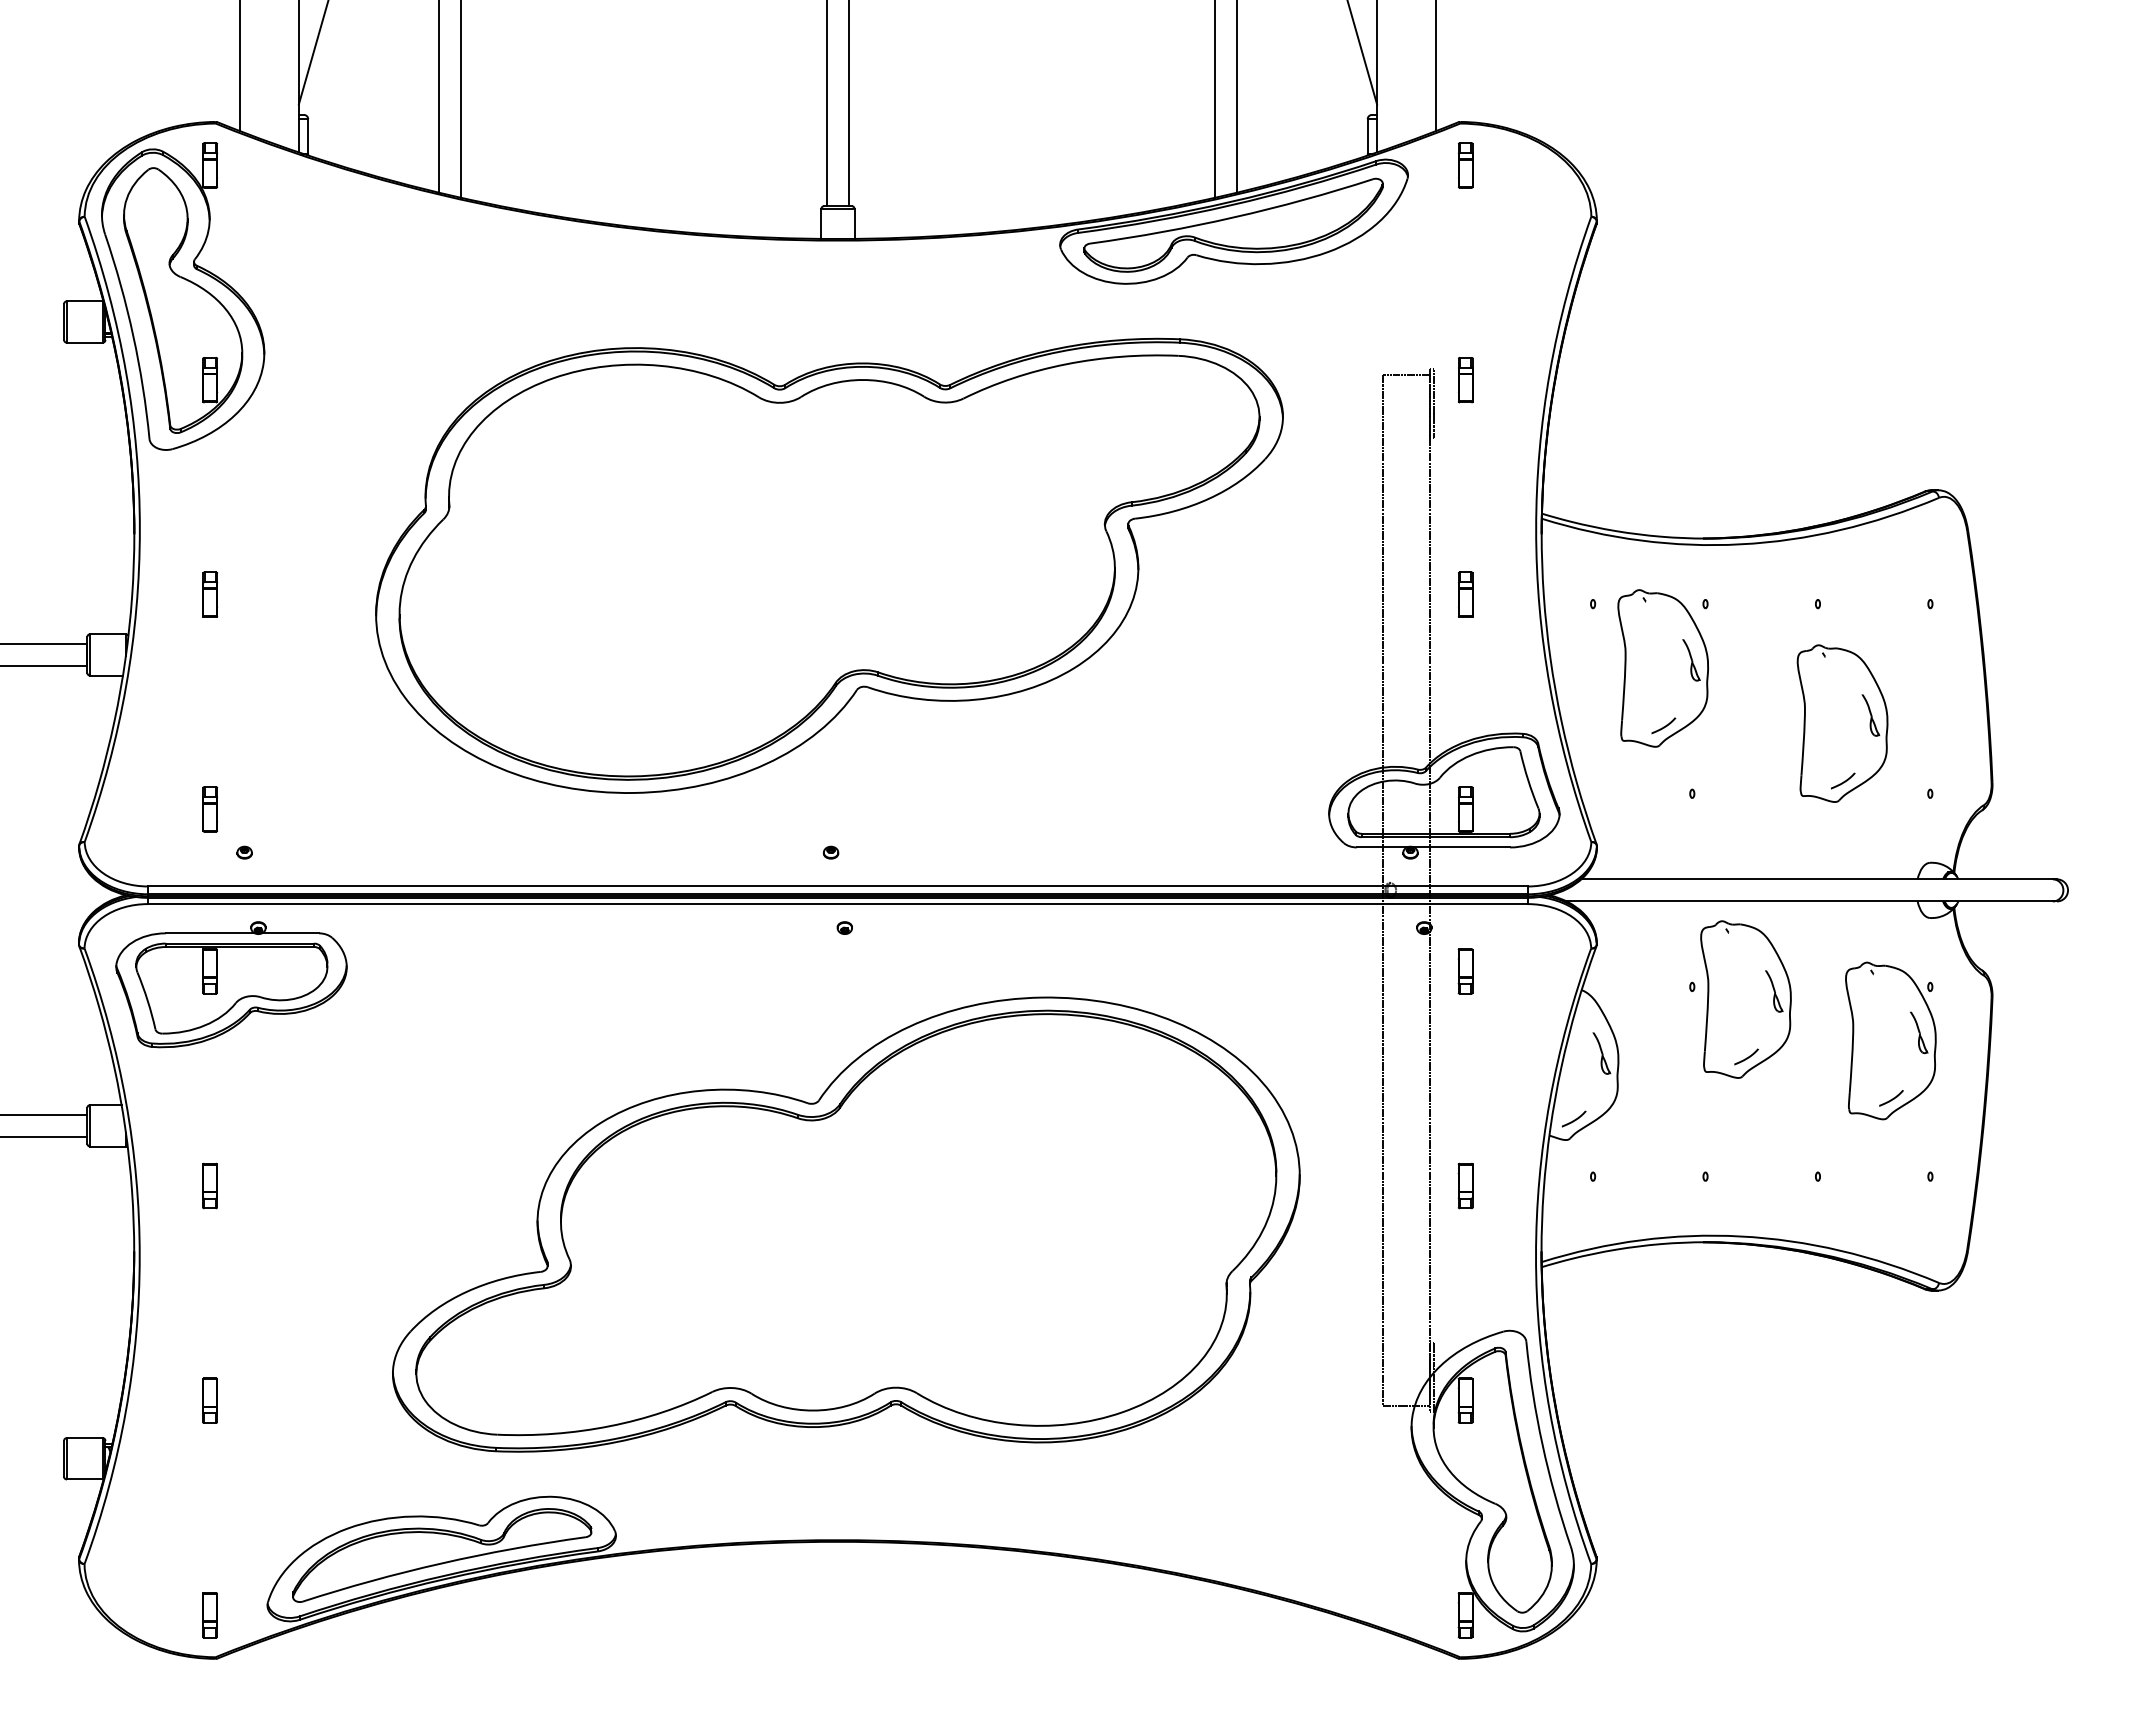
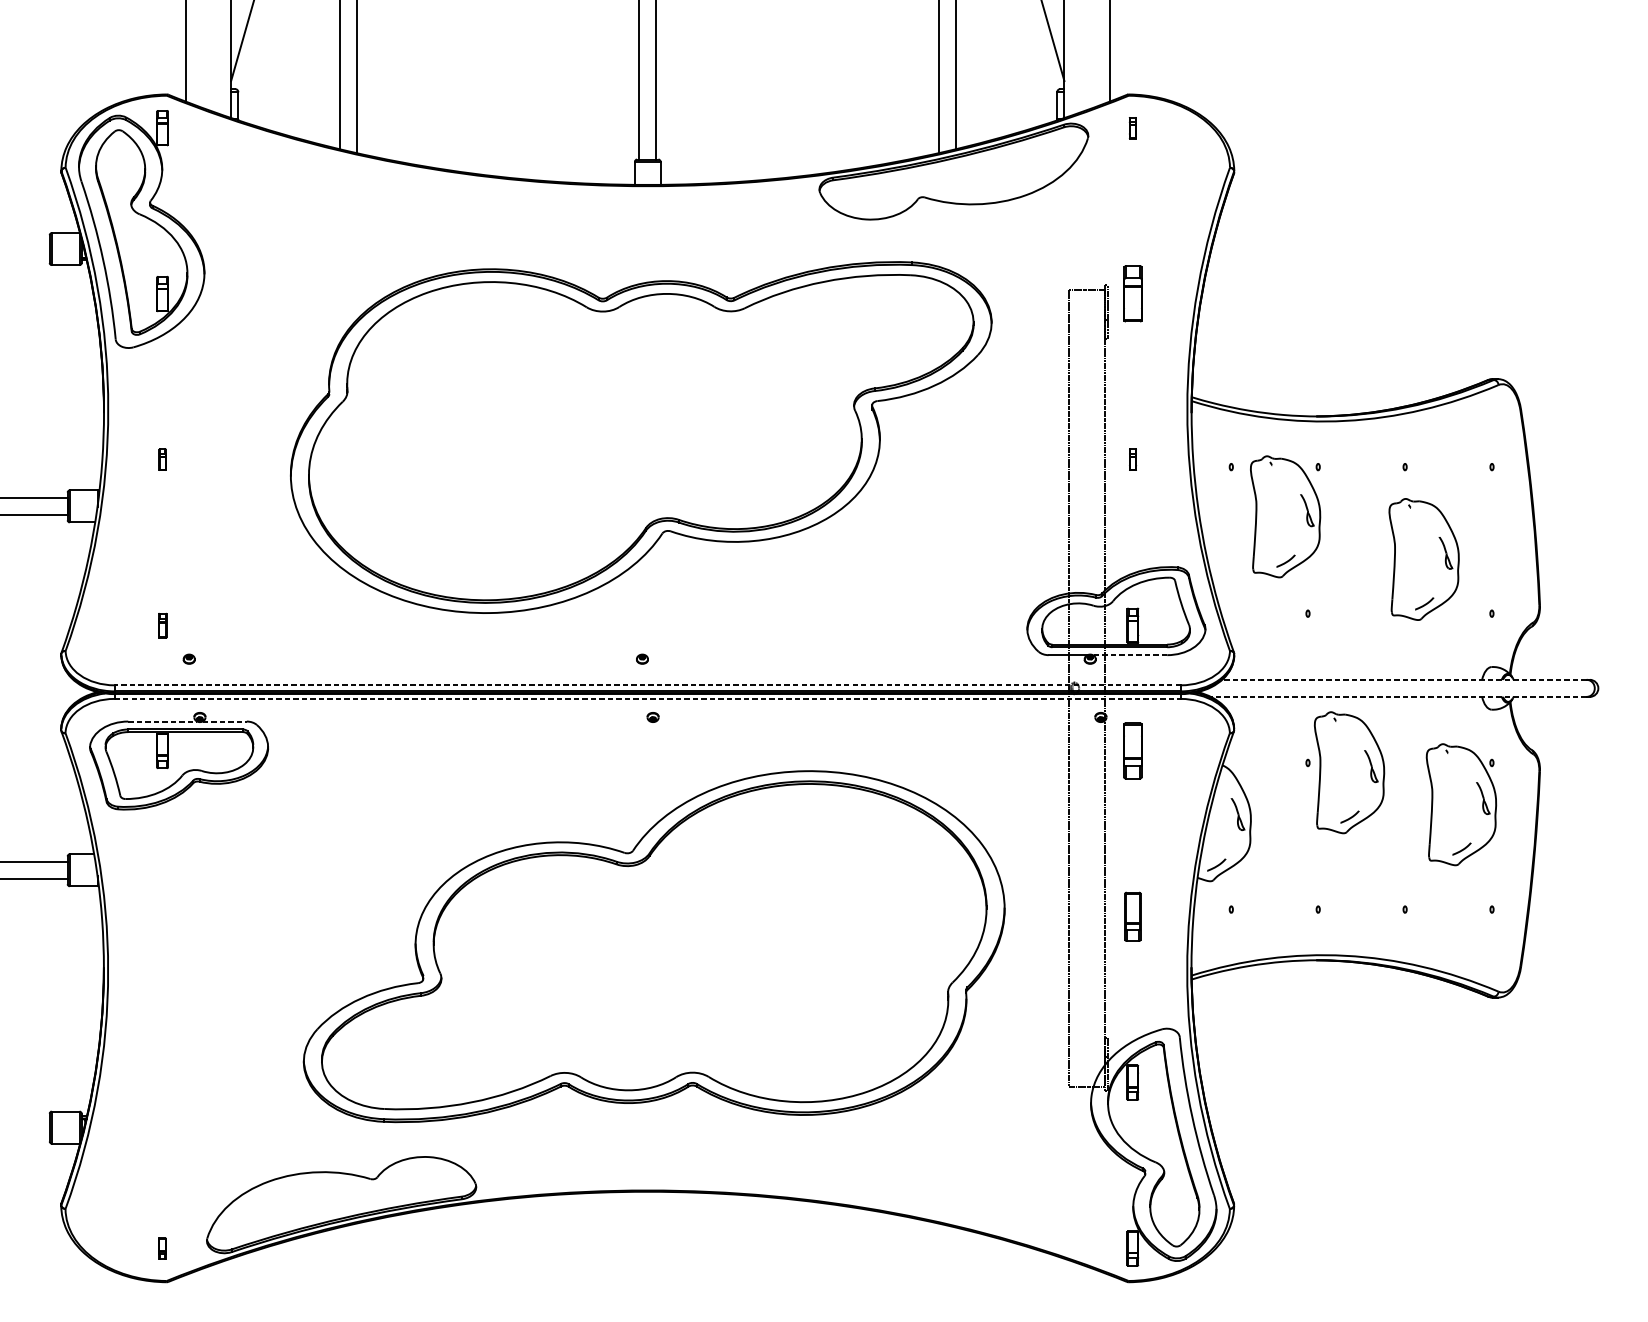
part: (1465, 165) -> (1132, 128), size x0.6
part: (1233, 224) -> (953, 173), removed
part: (1465, 380) -> (1132, 294), size x1.6
part: (210, 594) -> (162, 459), size x0.6
part: (1465, 594) -> (1132, 459), size x0.6
part: (210, 809) -> (162, 625), size x0.7
line: (1461, 847) -> (1129, 655), solid -> dashed
line: (1817, 879) -> (1404, 679), solid -> dashed
line: (838, 886) -> (648, 685), solid -> dashed
line: (1809, 901) -> (1398, 696), solid -> dashed
line: (837, 904) -> (647, 699), solid -> dashed
line: (210, 933) -> (162, 721), solid -> dashed
line: (290, 933) -> (224, 721), solid -> dashed
part: (1465, 971) -> (1132, 751), size x1.6
part: (209, 1185) -> (162, 916), removed
part: (1465, 1185) -> (1132, 916), size x1.4
part: (209, 1400) -> (162, 1082), removed
part: (442, 1555) -> (342, 1202), removed
part: (209, 1615) -> (162, 1248), size x0.6

